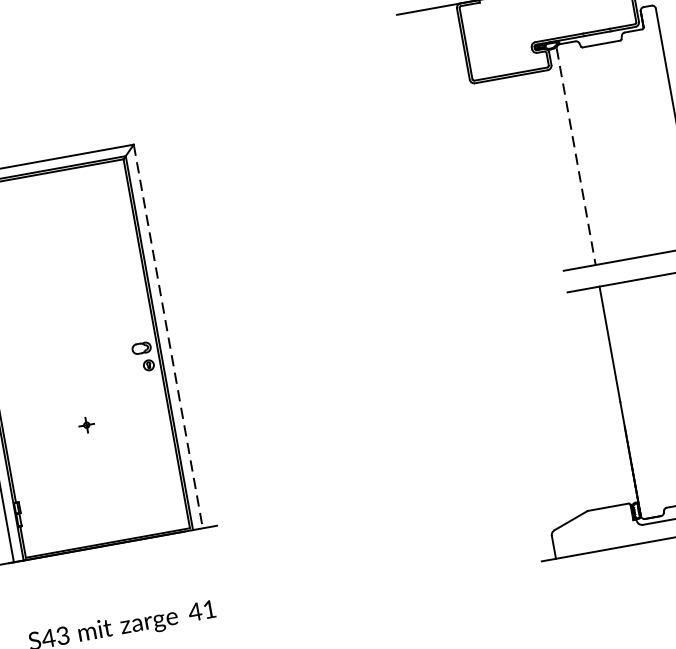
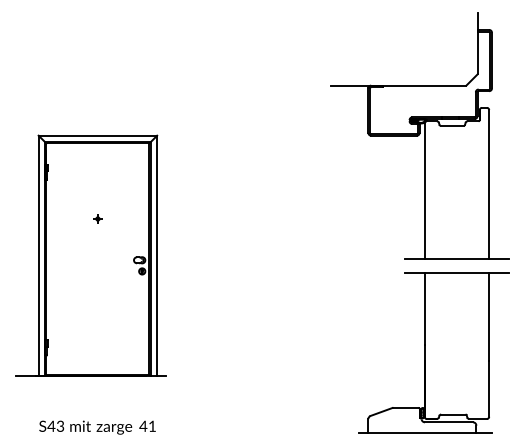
line: (576, 156) -> (424, 191), dashed -> solid
line: (168, 337) -> (157, 256), dashed -> solid
part: (85, 424) -> (97, 218), moved

